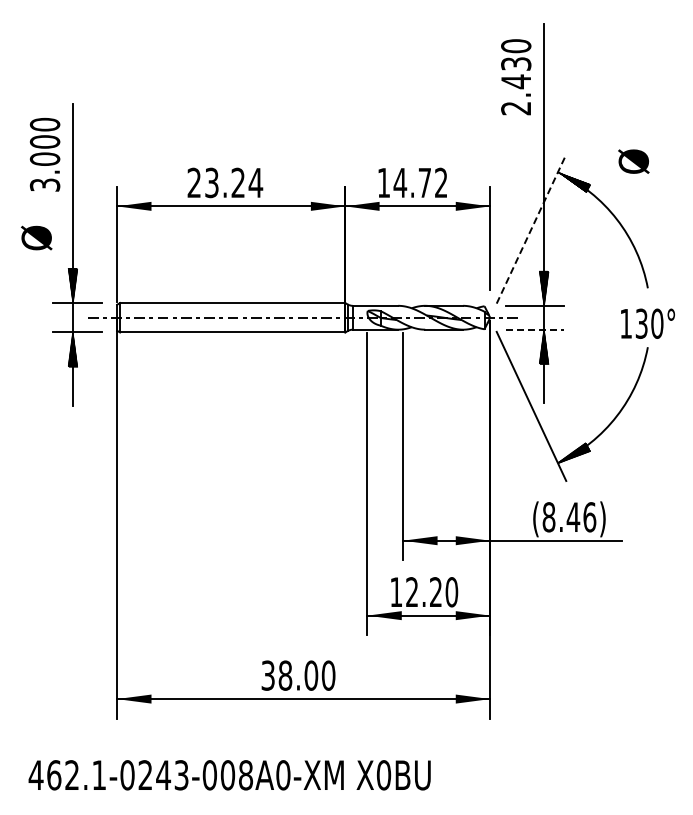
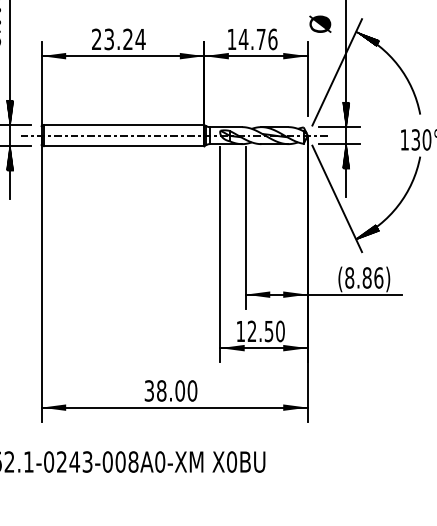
text: (633, 161) -> (320, 24), moved
text: (441, 182) -> (273, 39), 14.72 -> 14.76
line: (531, 228) -> (337, 71), dashed -> solid
line: (535, 329) -> (340, 144), dashed -> solid
text: (573, 517) -> (367, 278), (8.46) -> (8.86)
text: (435, 592) -> (268, 331), 12.20 -> 12.50

